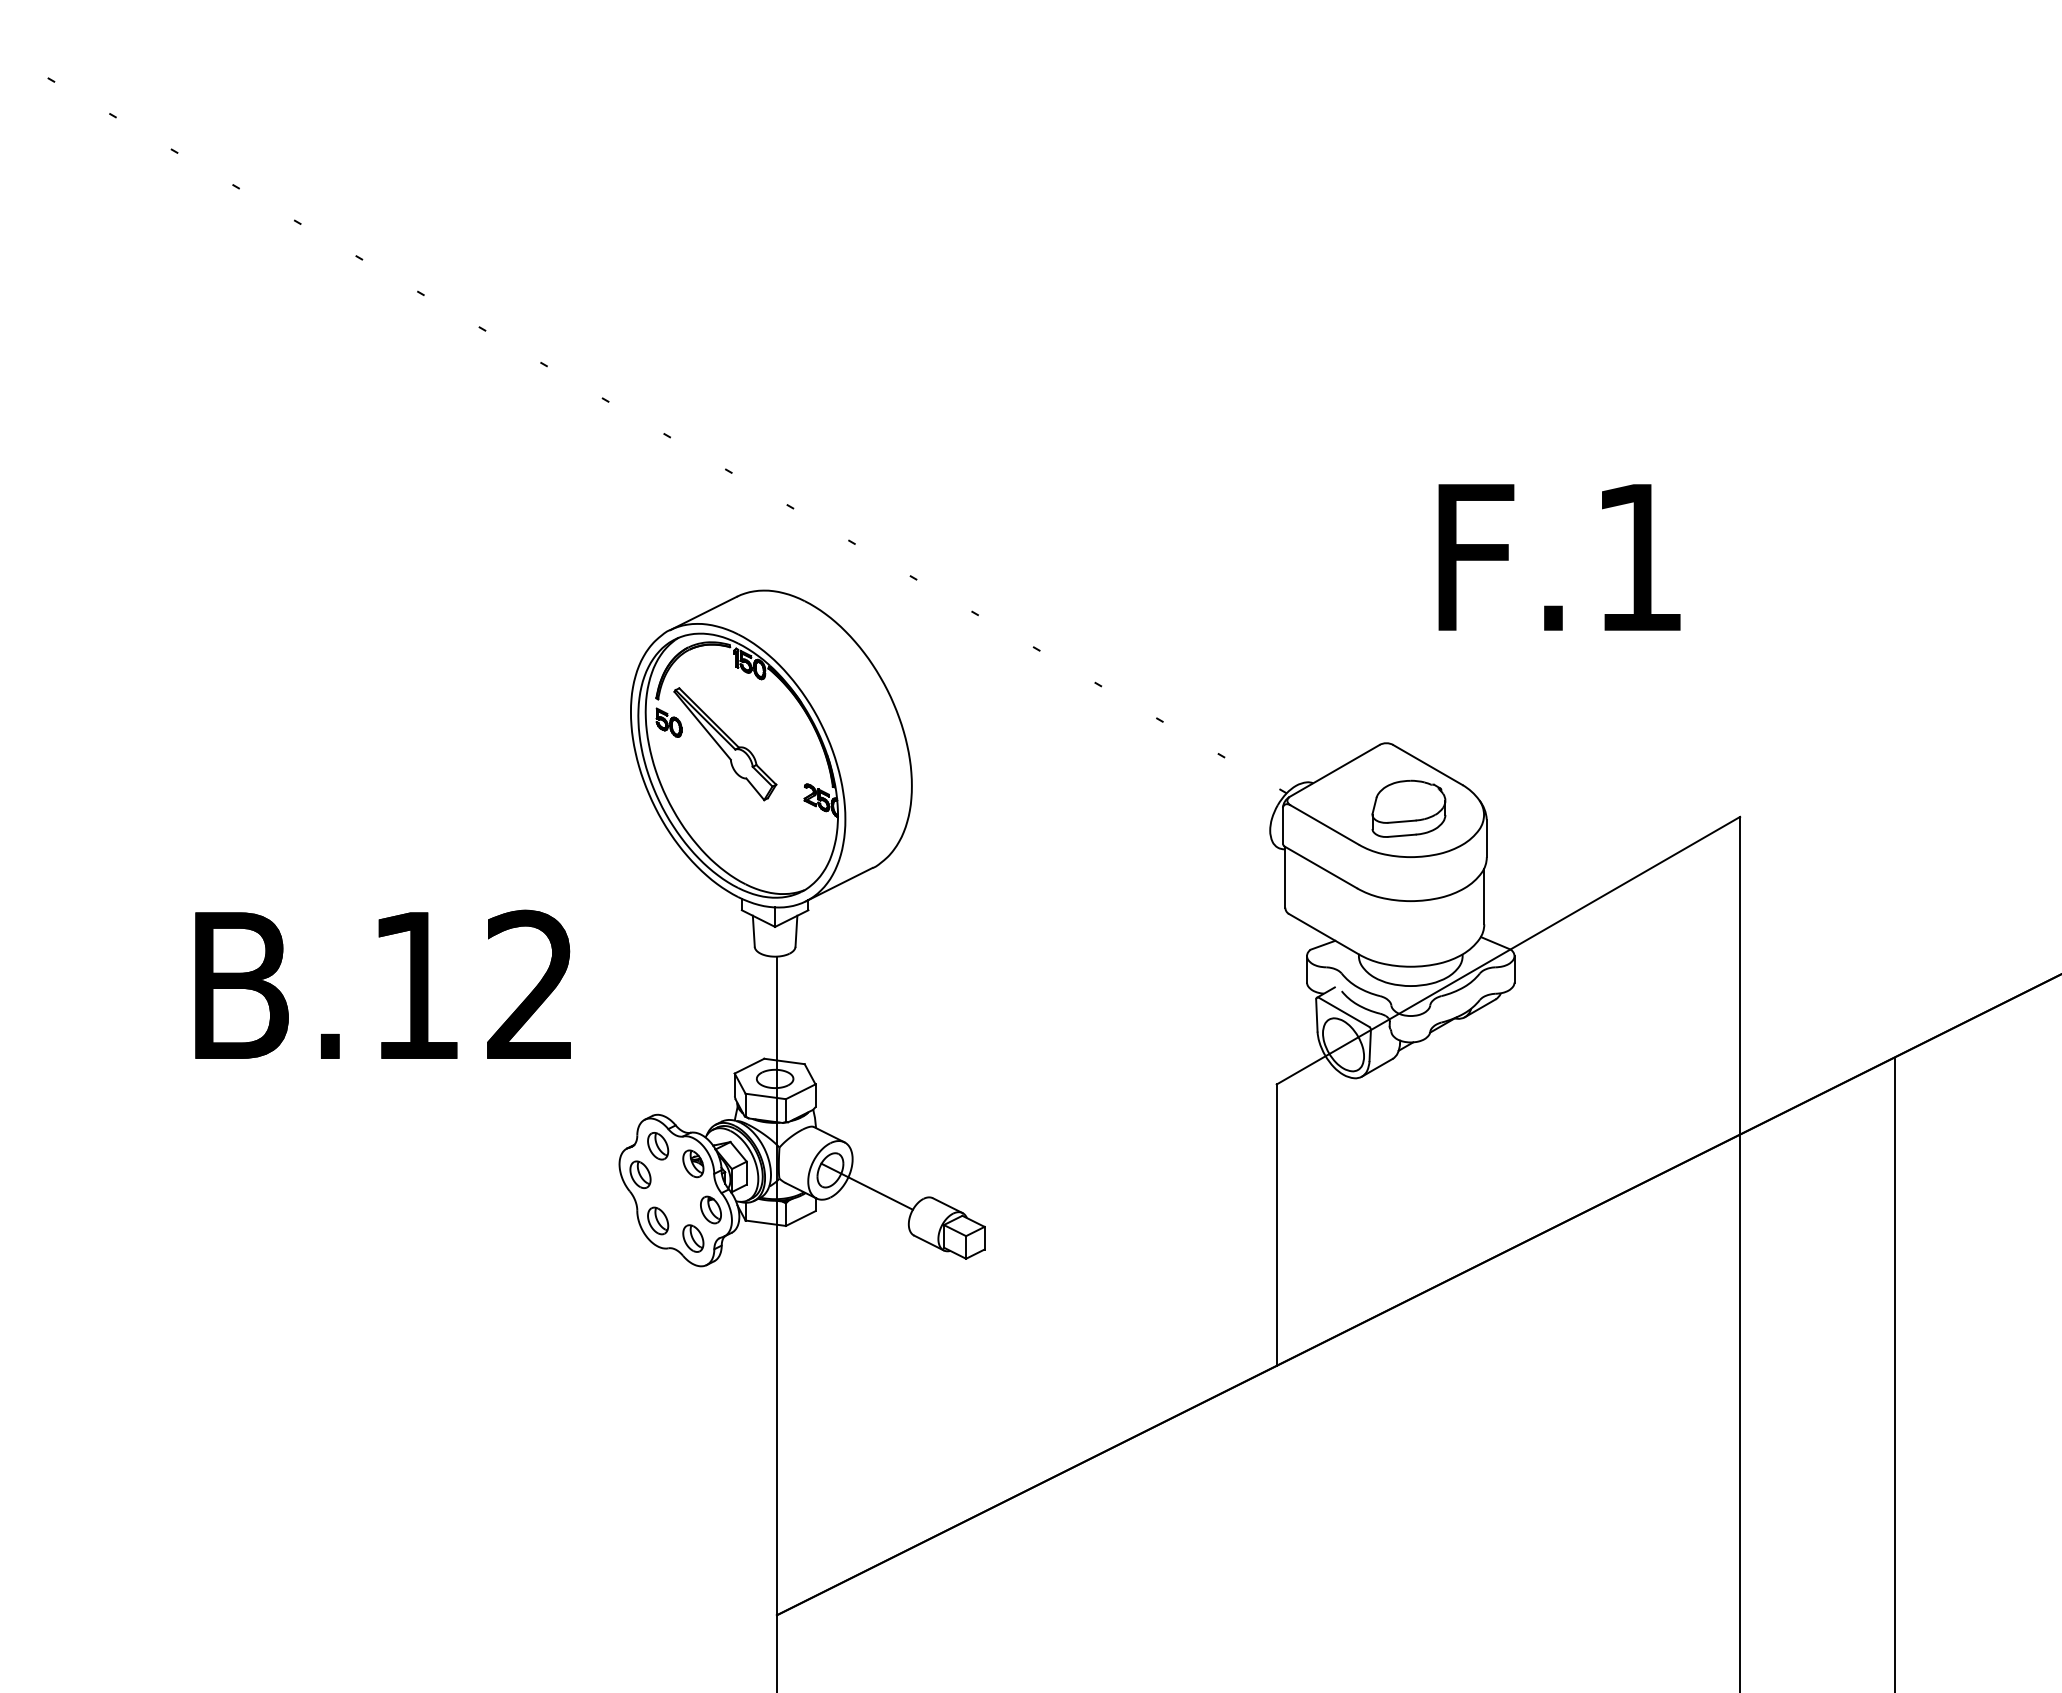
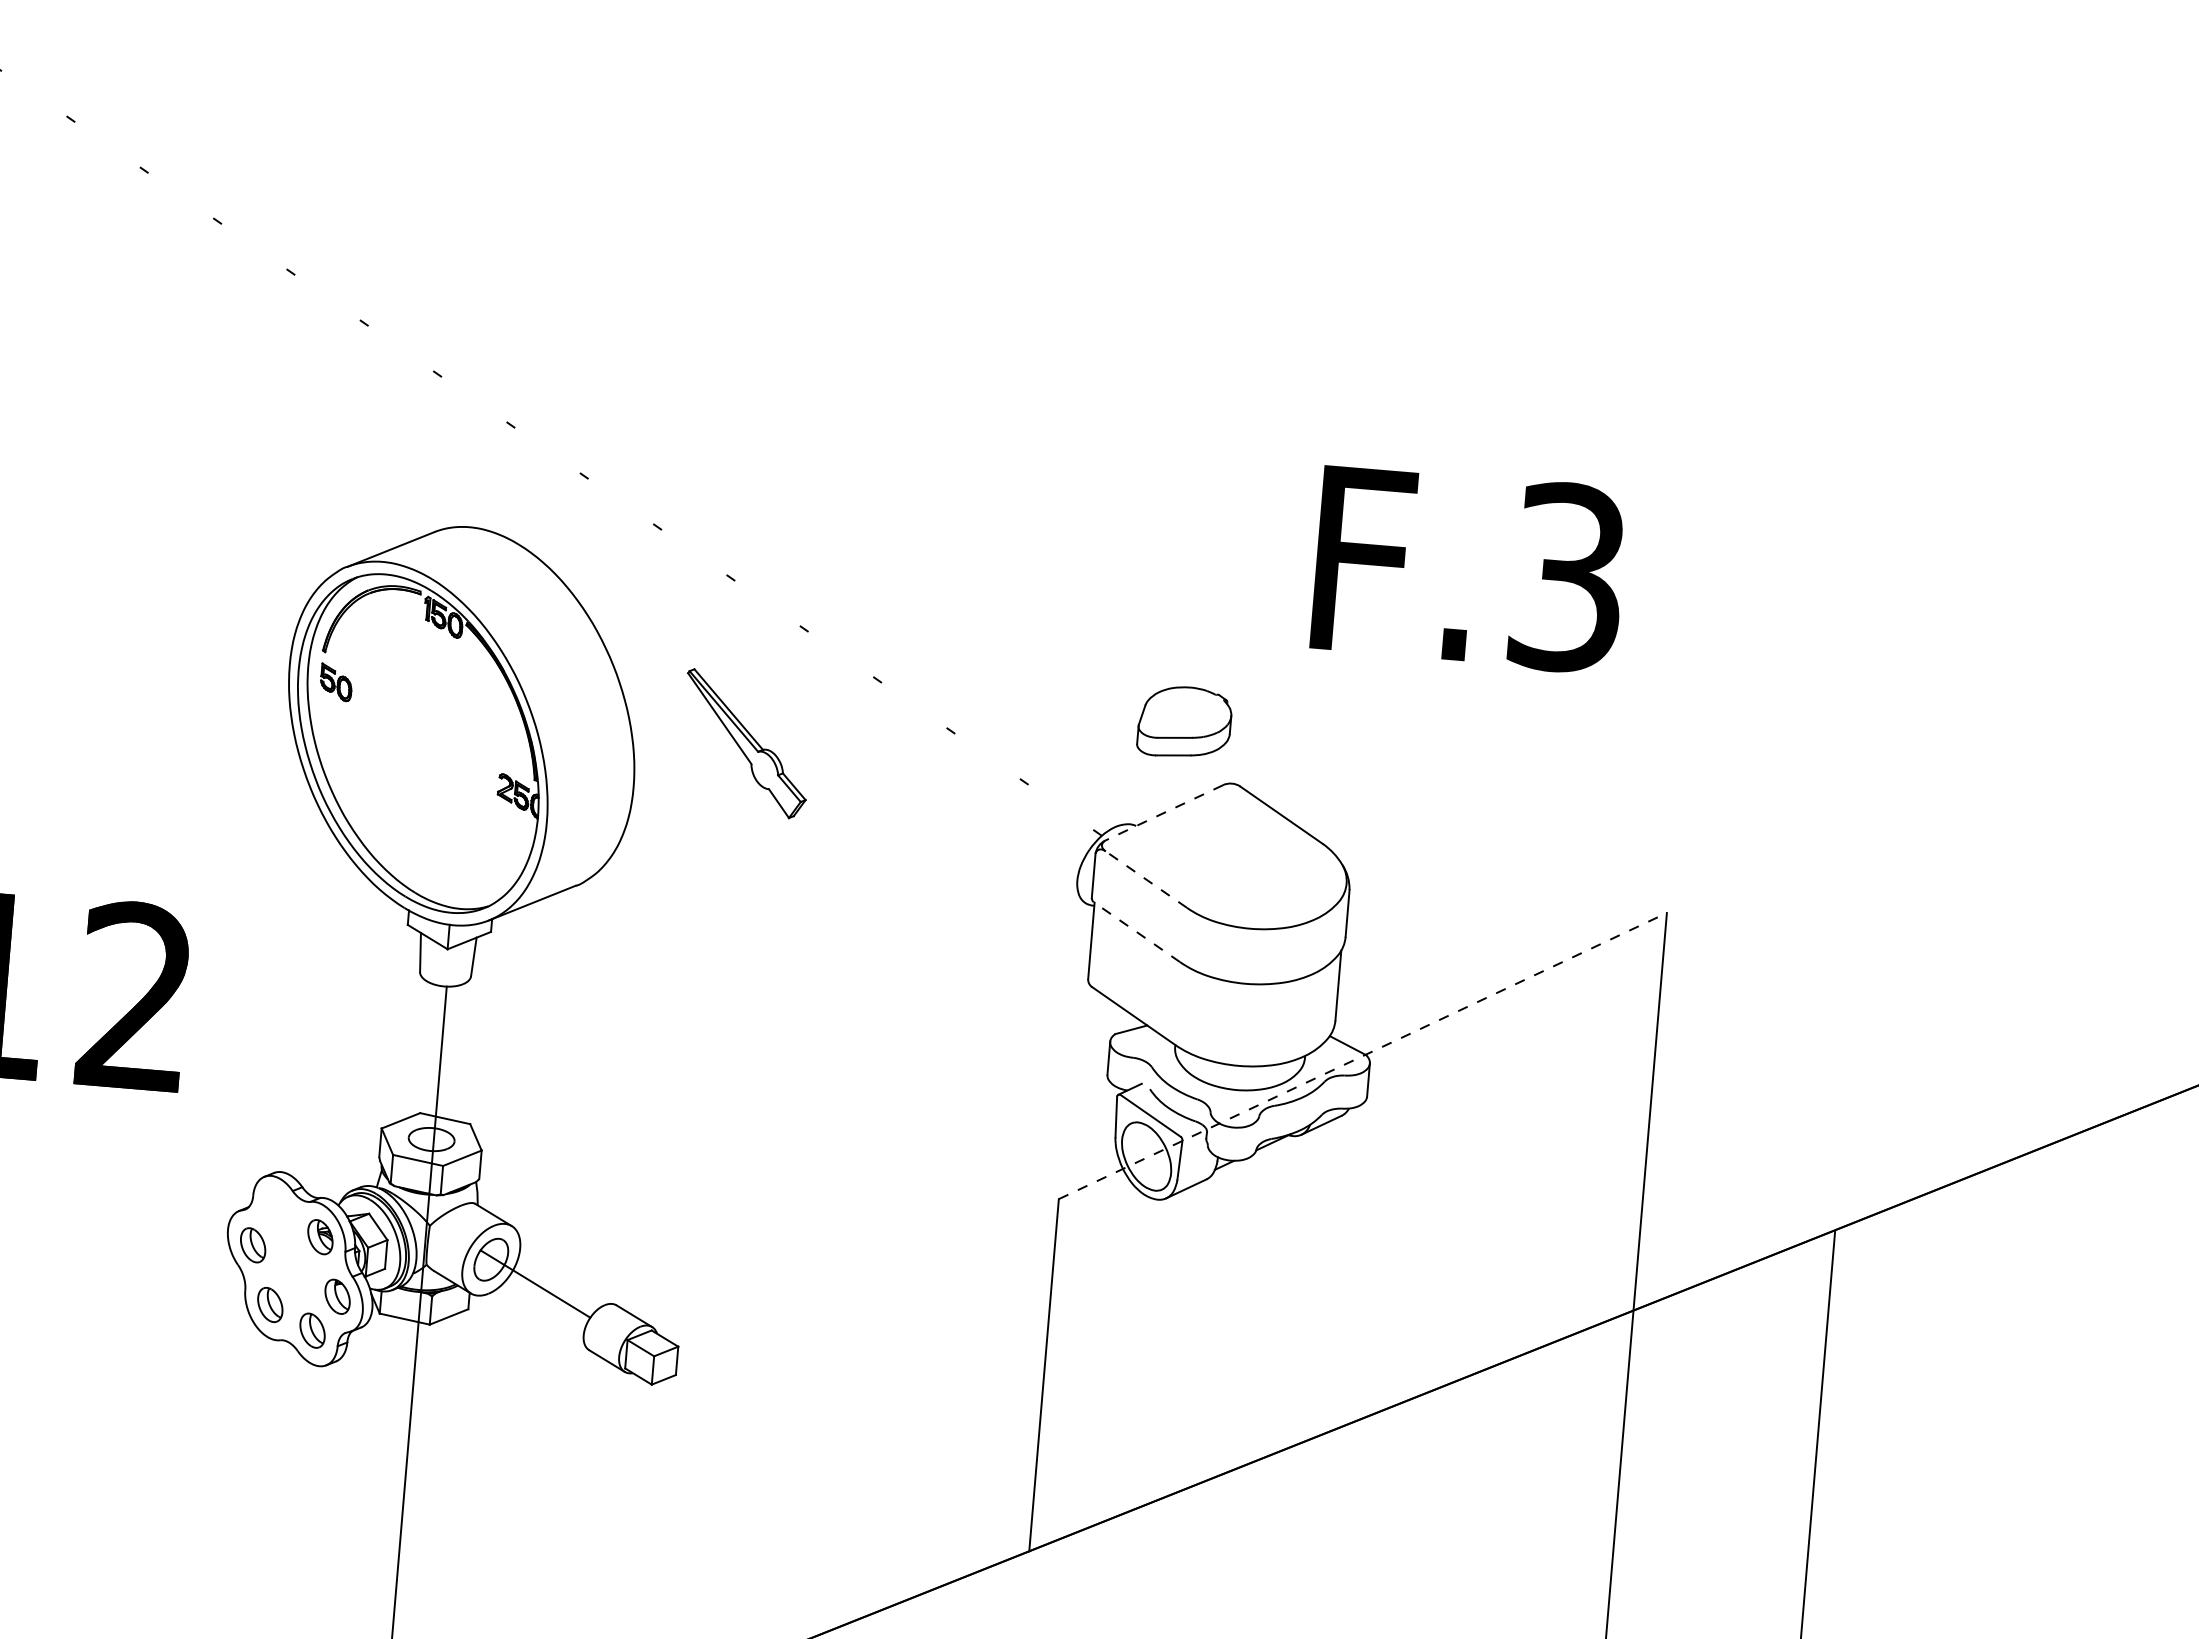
text: (1639, 557) -> (1568, 577), F.1 -> F.3
part: (725, 744) -> (746, 744), moved
line: (1334, 771) -> (1164, 813), solid -> dashed
part: (1408, 808) -> (1184, 721), moved
line: (1324, 825) -> (1145, 880), solid -> dashed
line: (1320, 867) -> (1136, 932), solid -> dashed
line: (1508, 950) -> (1362, 1055), solid -> dashed
part: (658, 1146) -> (278, 1211), removed

